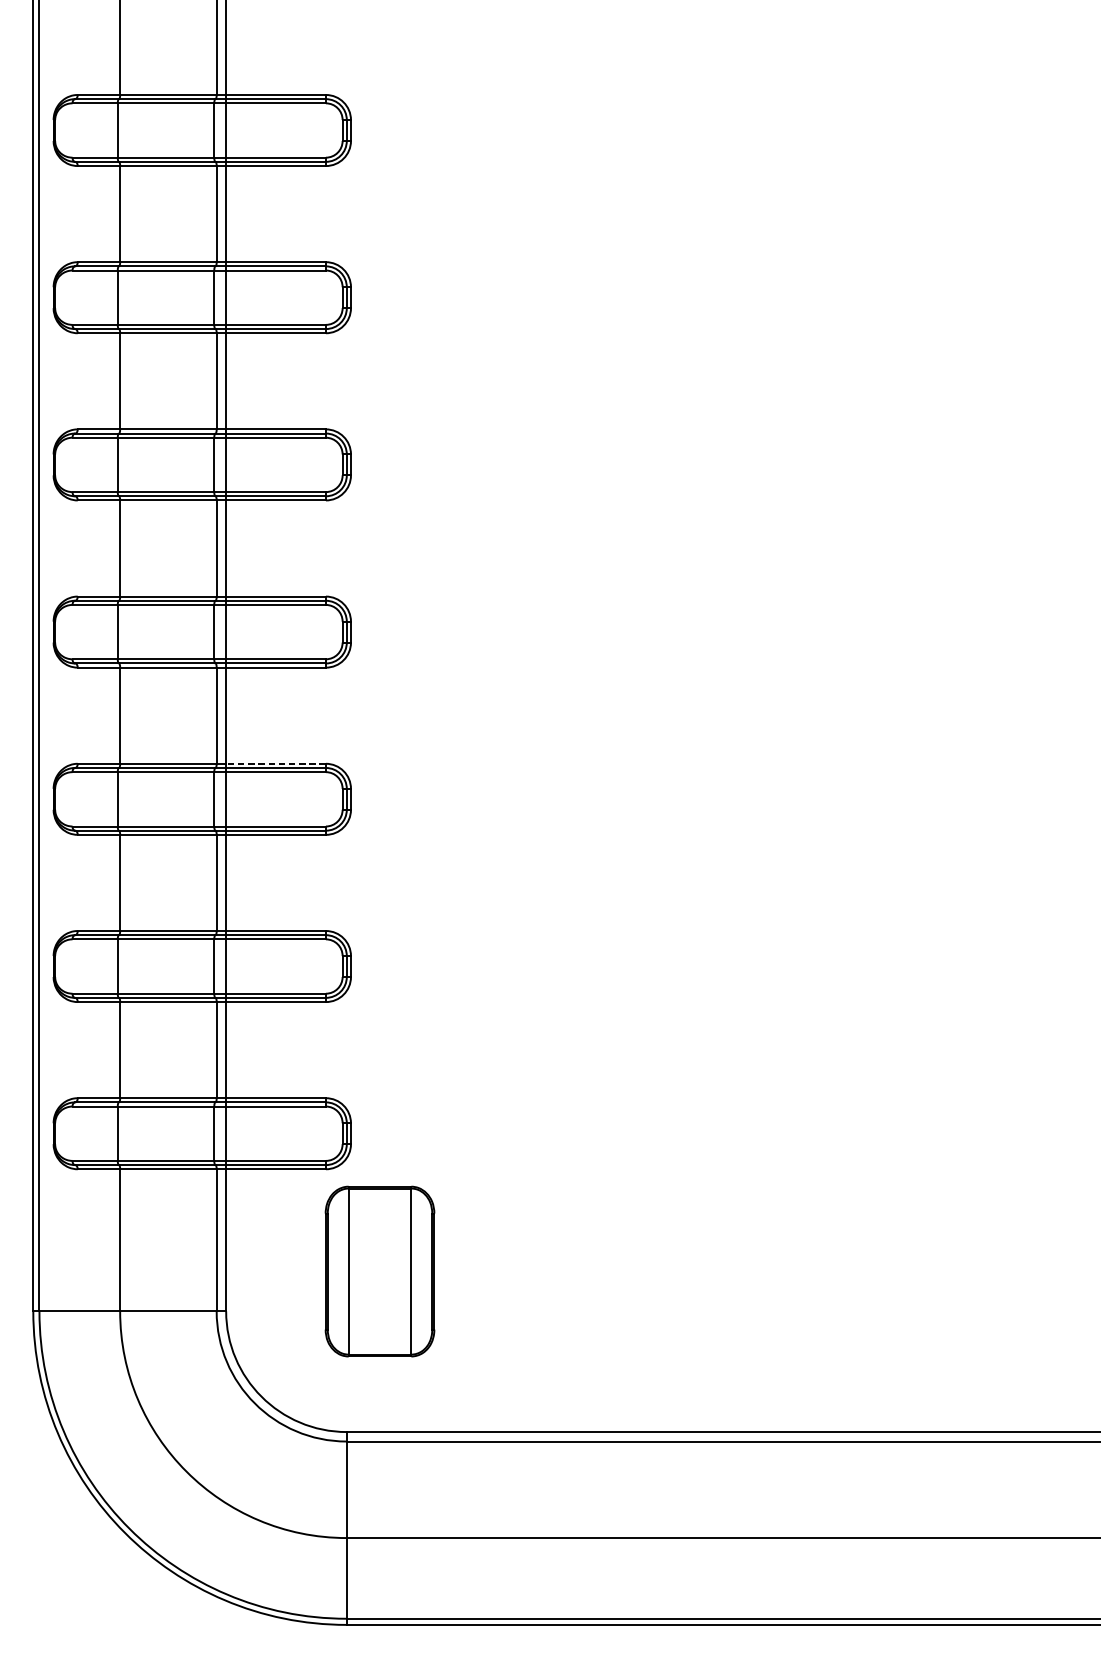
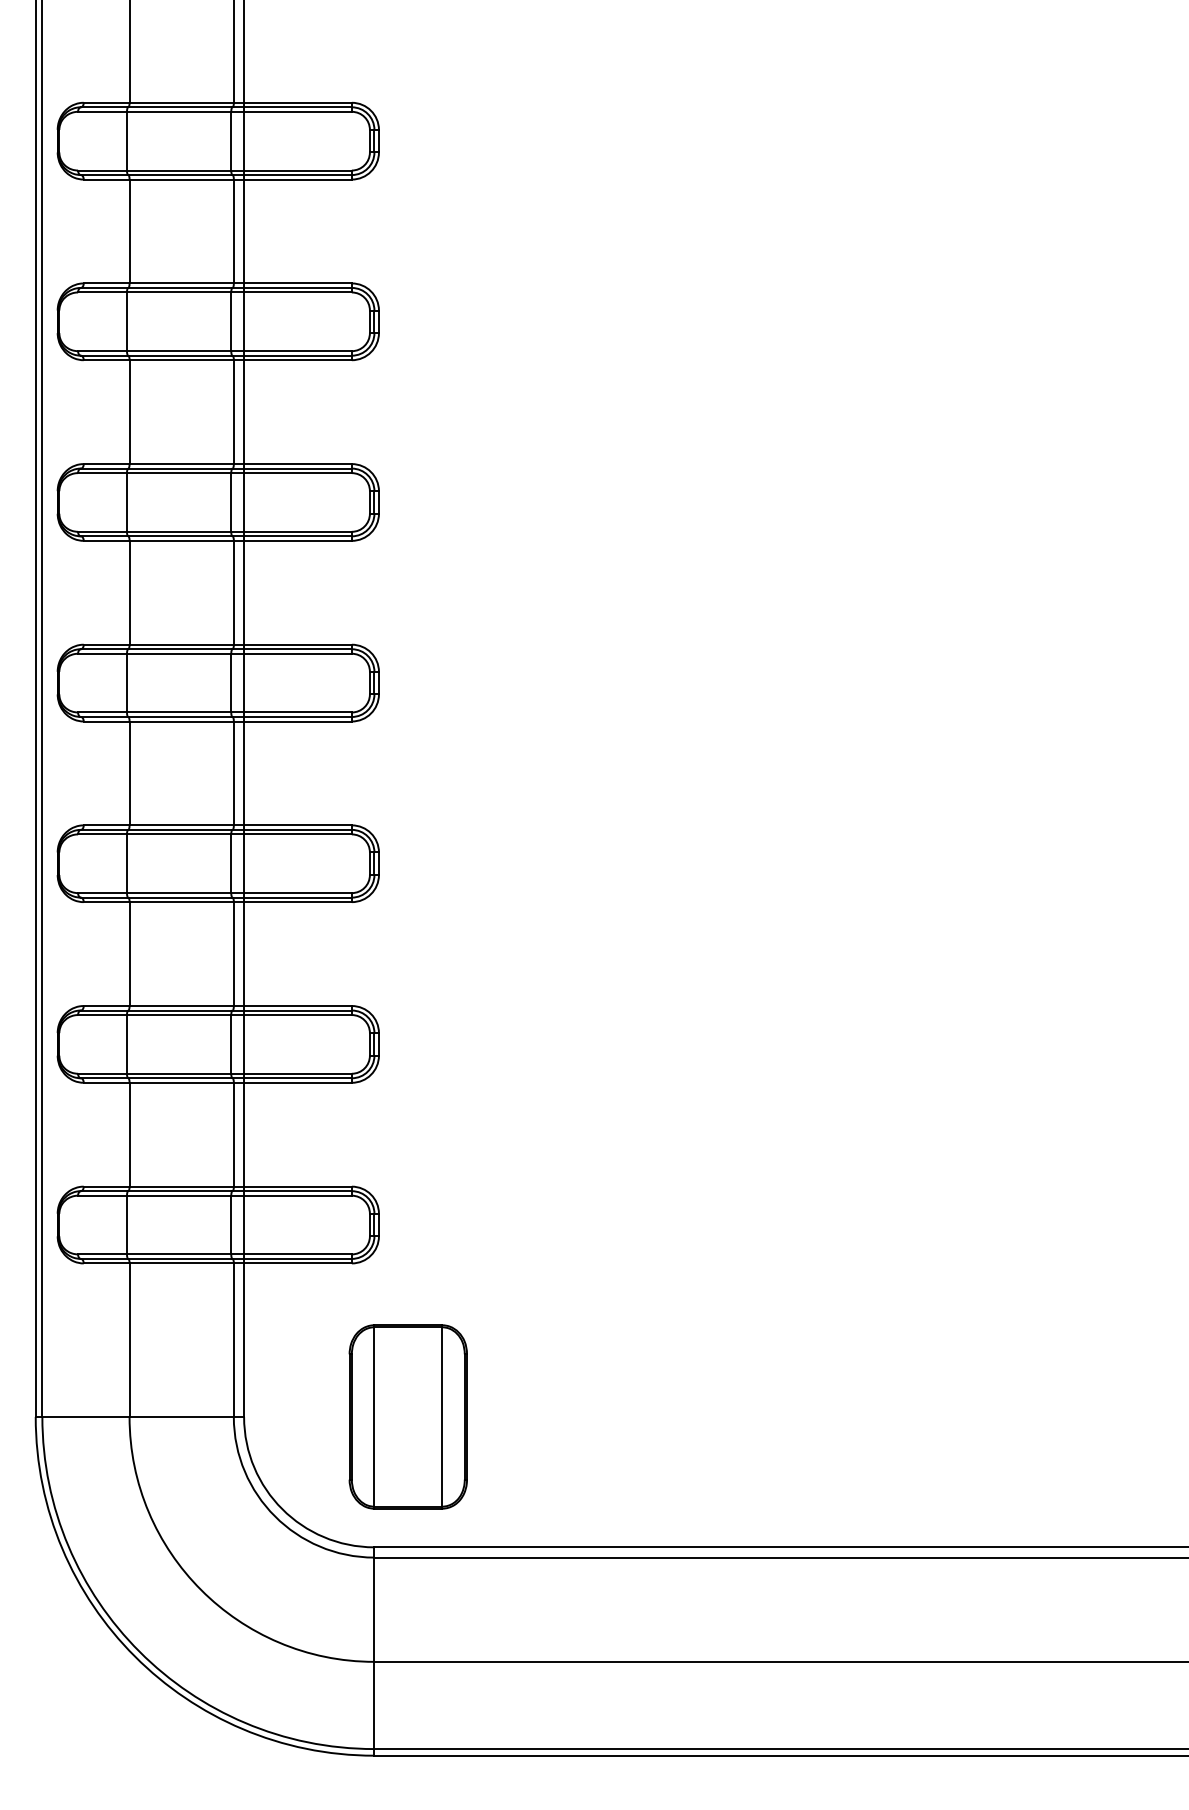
line: (275, 763) -> (297, 825), dashed -> solid
part: (379, 1271) -> (407, 1416), moved

